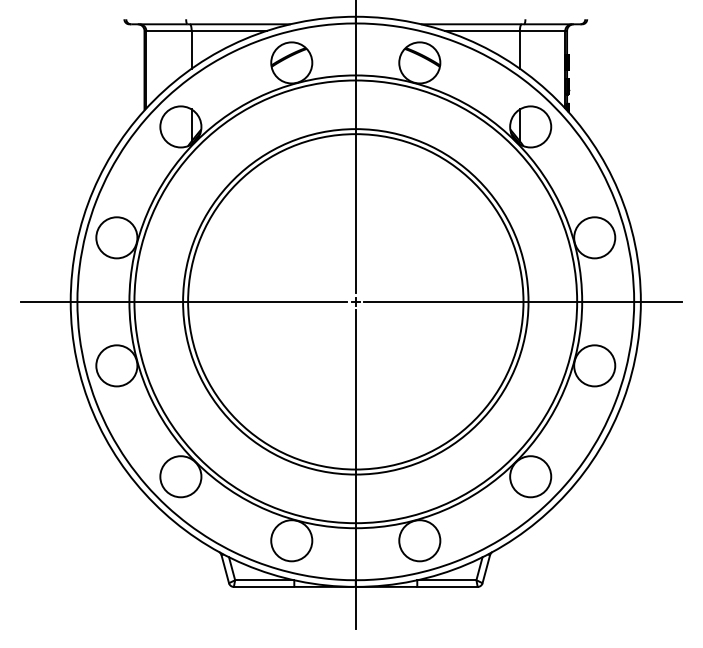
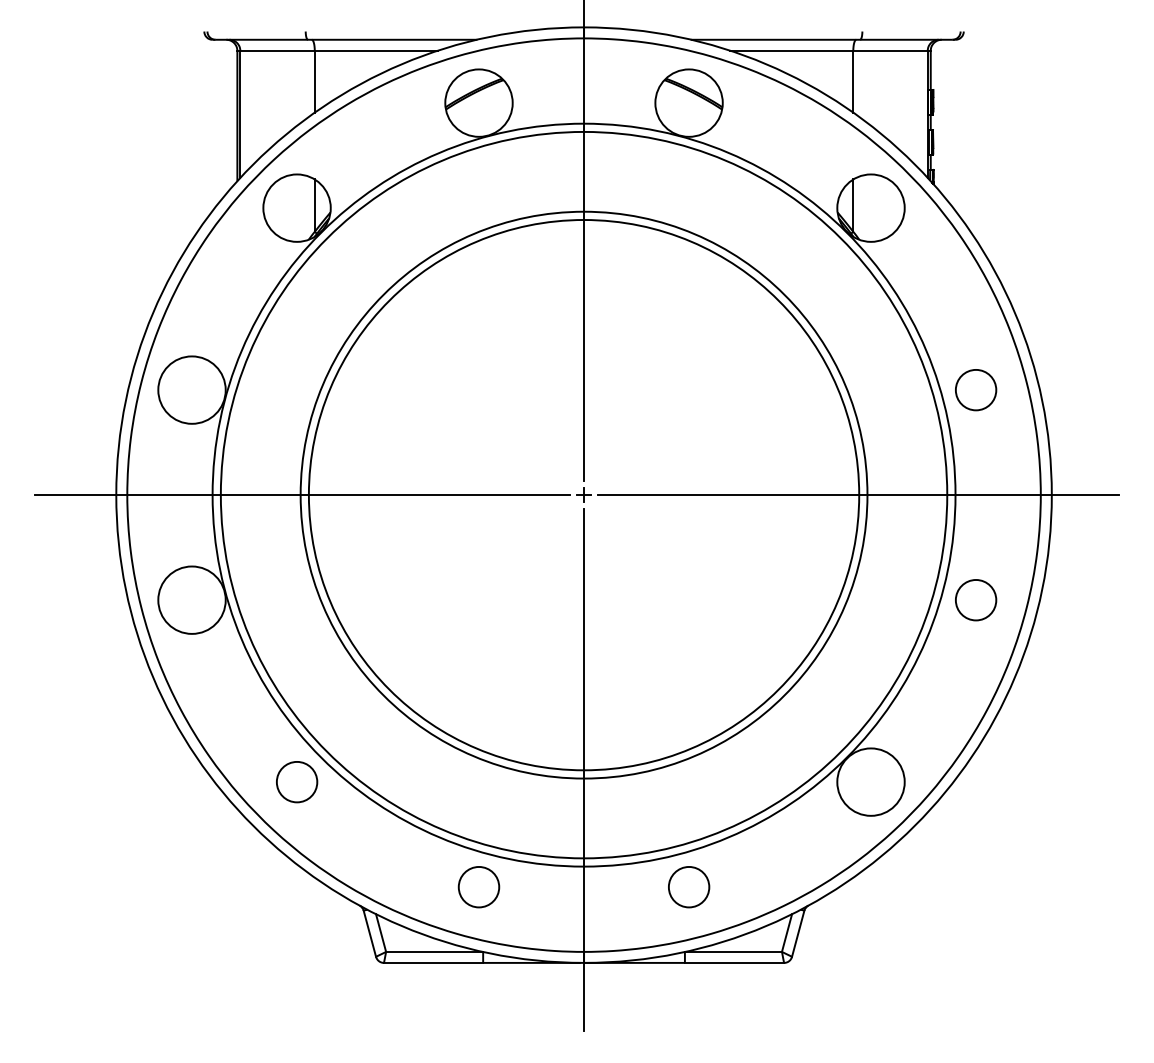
circle: (594, 237) -> (975, 389), size x0.6
circle: (594, 365) -> (975, 599), size x0.6
circle: (180, 476) -> (296, 781), size x0.6
circle: (291, 540) -> (478, 886), size x0.6
circle: (419, 540) -> (688, 886), size x0.6

